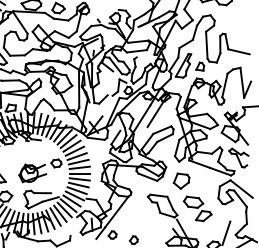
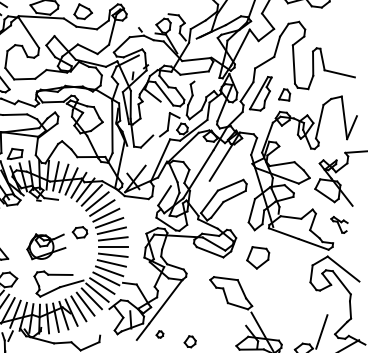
part: (238, 157) -> (339, 224), size x0.6
part: (197, 208) -> (280, 296), removed
part: (112, 235) -> (159, 334), size x0.6

